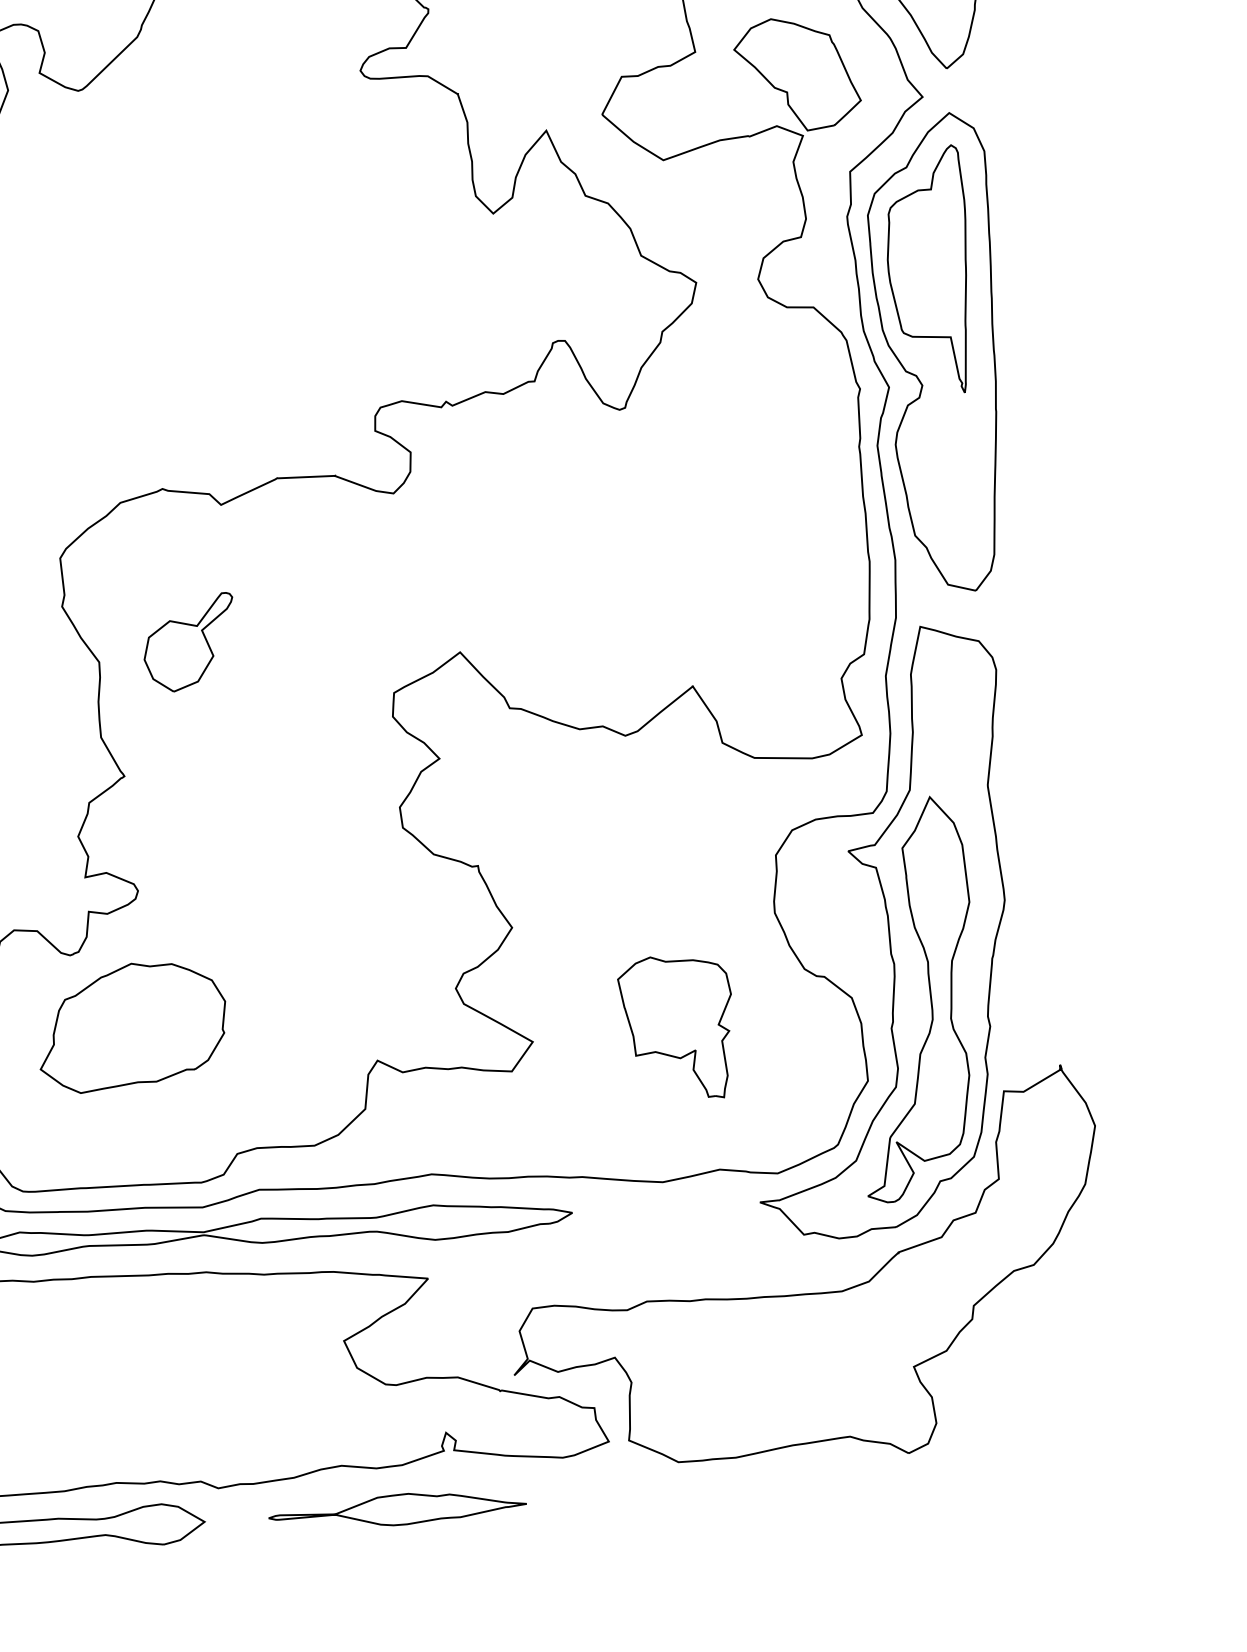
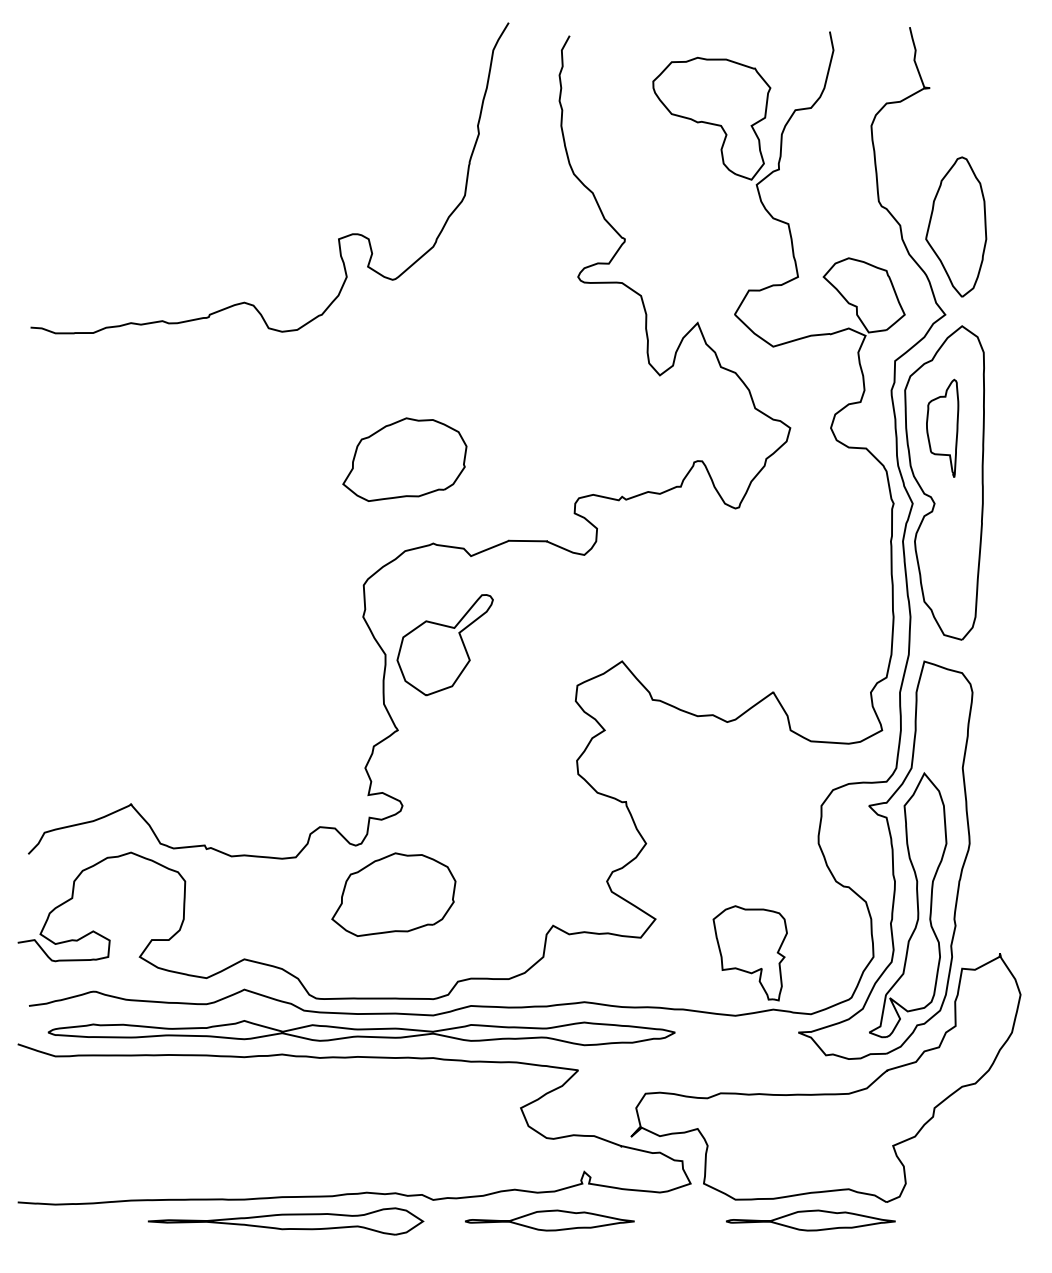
part: (928, 270) -> (942, 428), size x0.6
part: (111, 363) -> (404, 459), added
part: (188, 643) -> (444, 645), size x1.6
part: (675, 1028) -> (749, 953), moved
part: (794, 1487) -> (810, 1220), added

